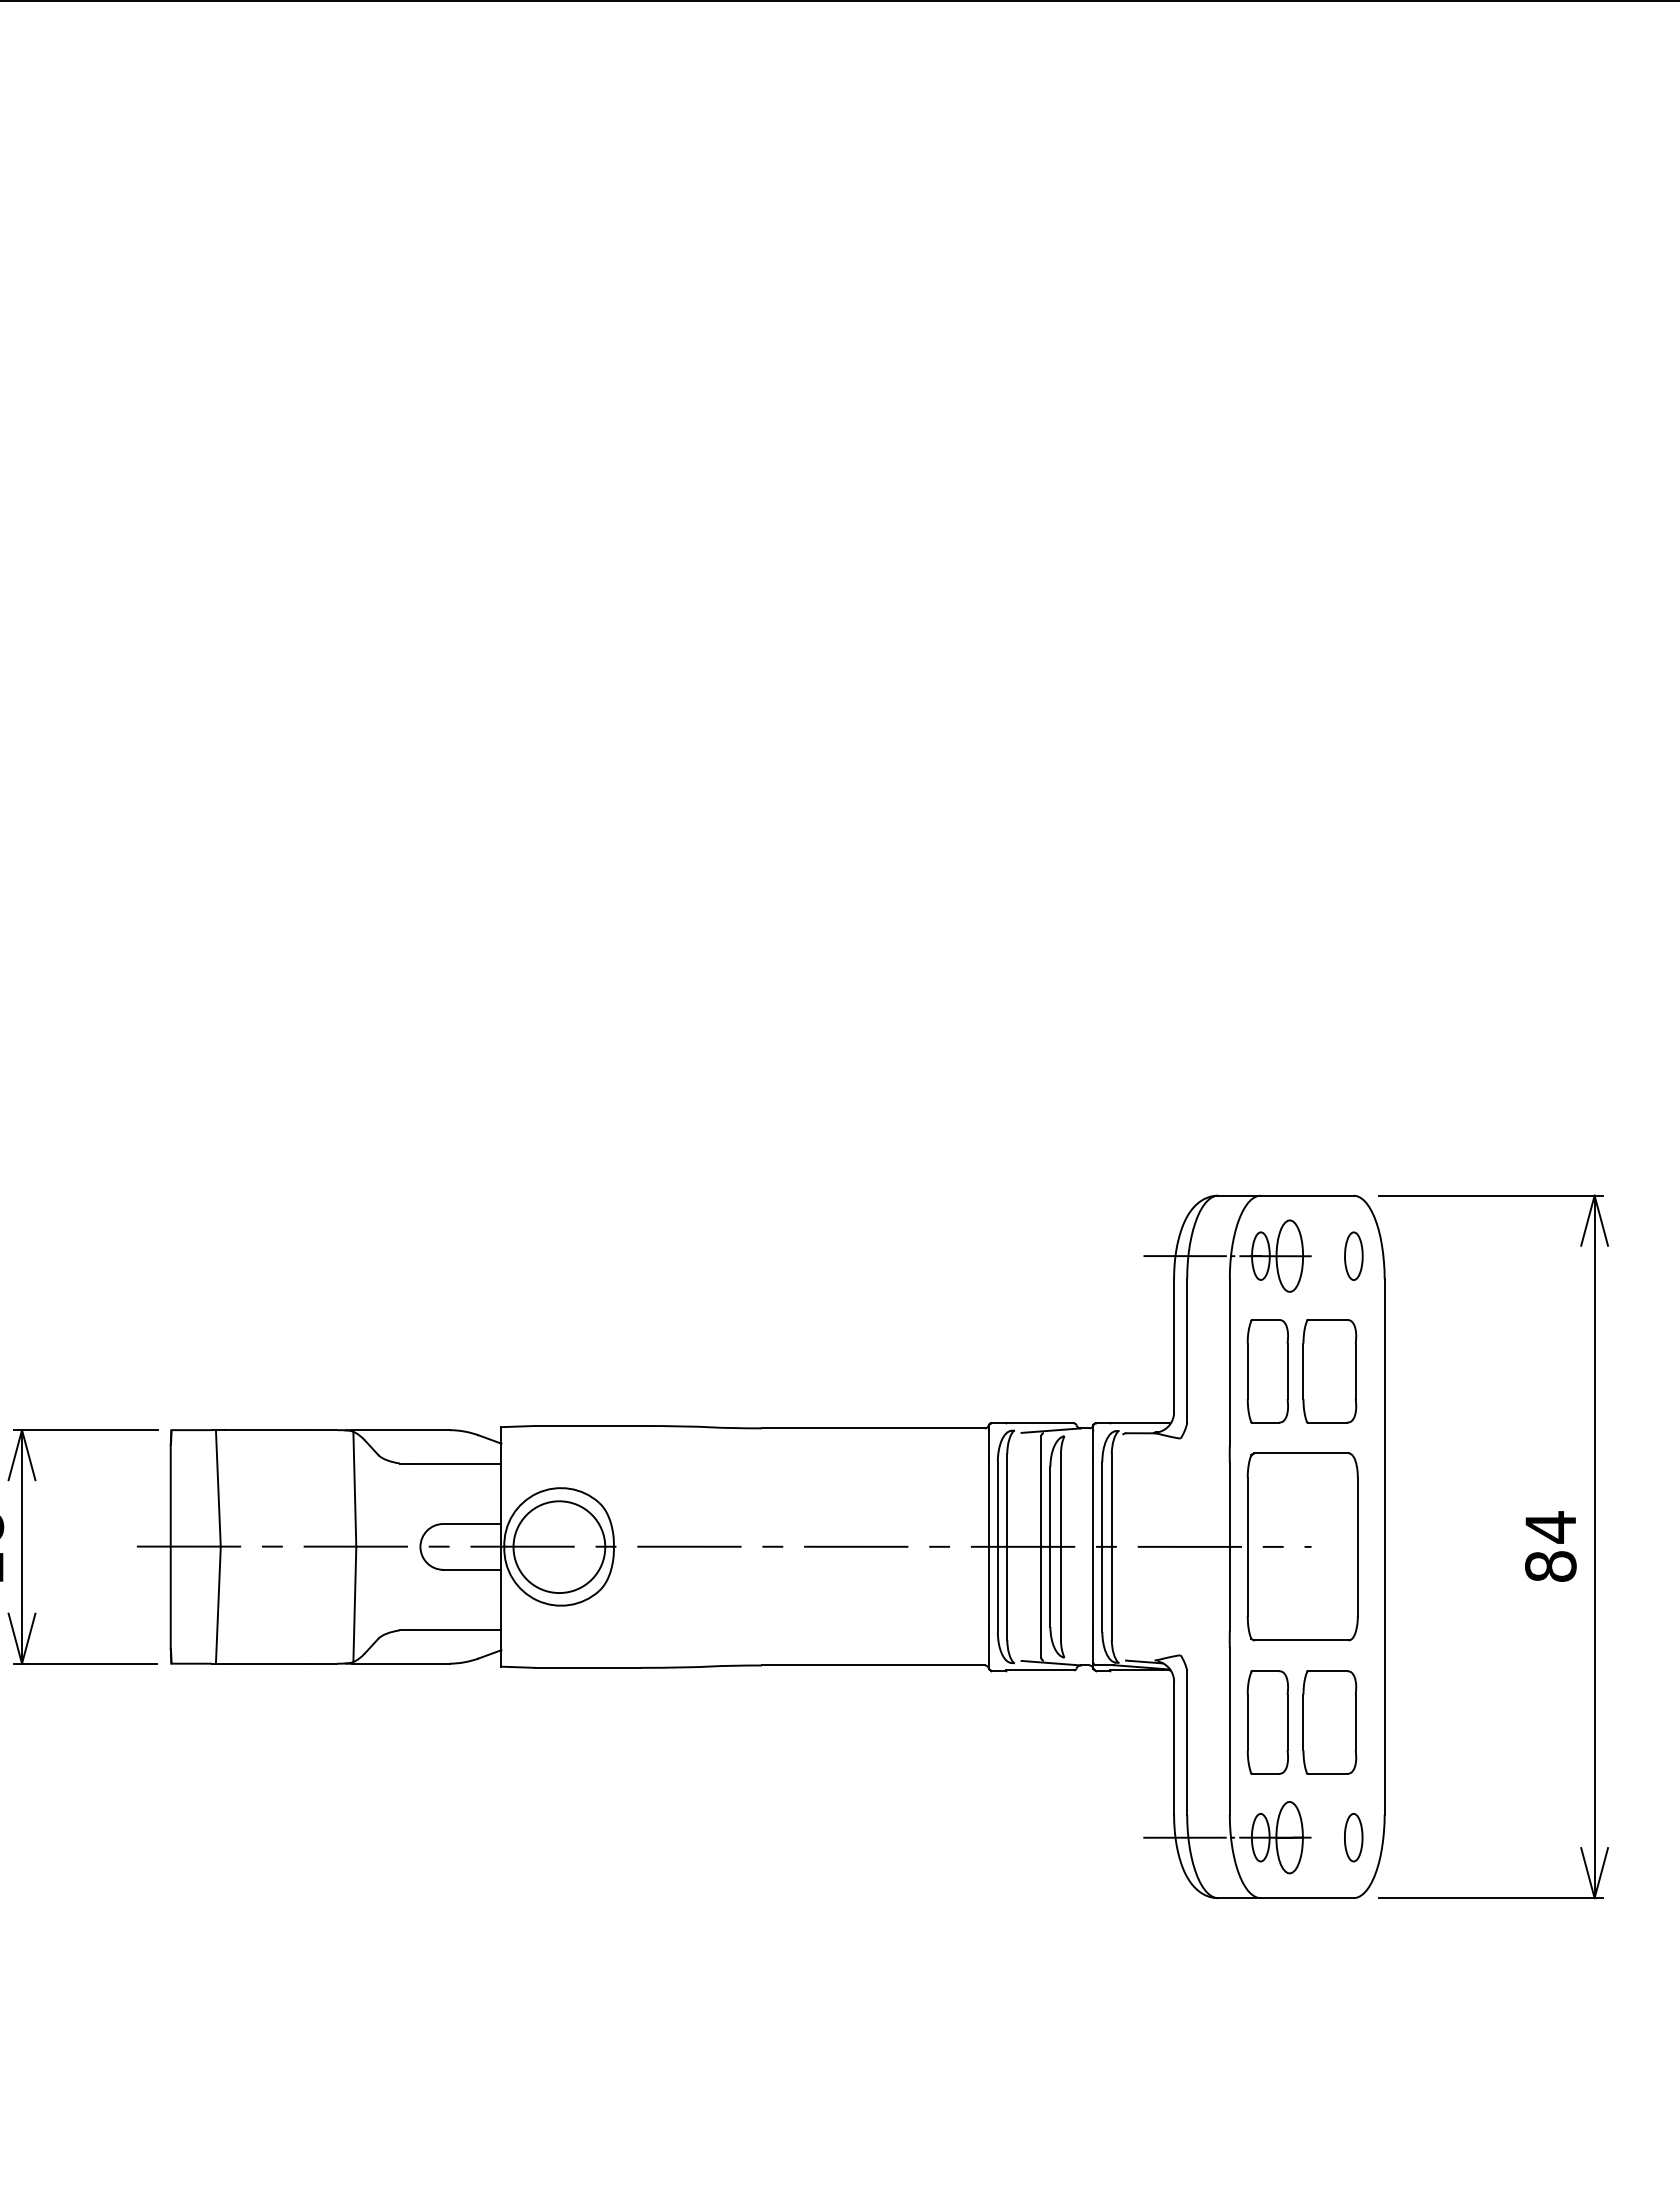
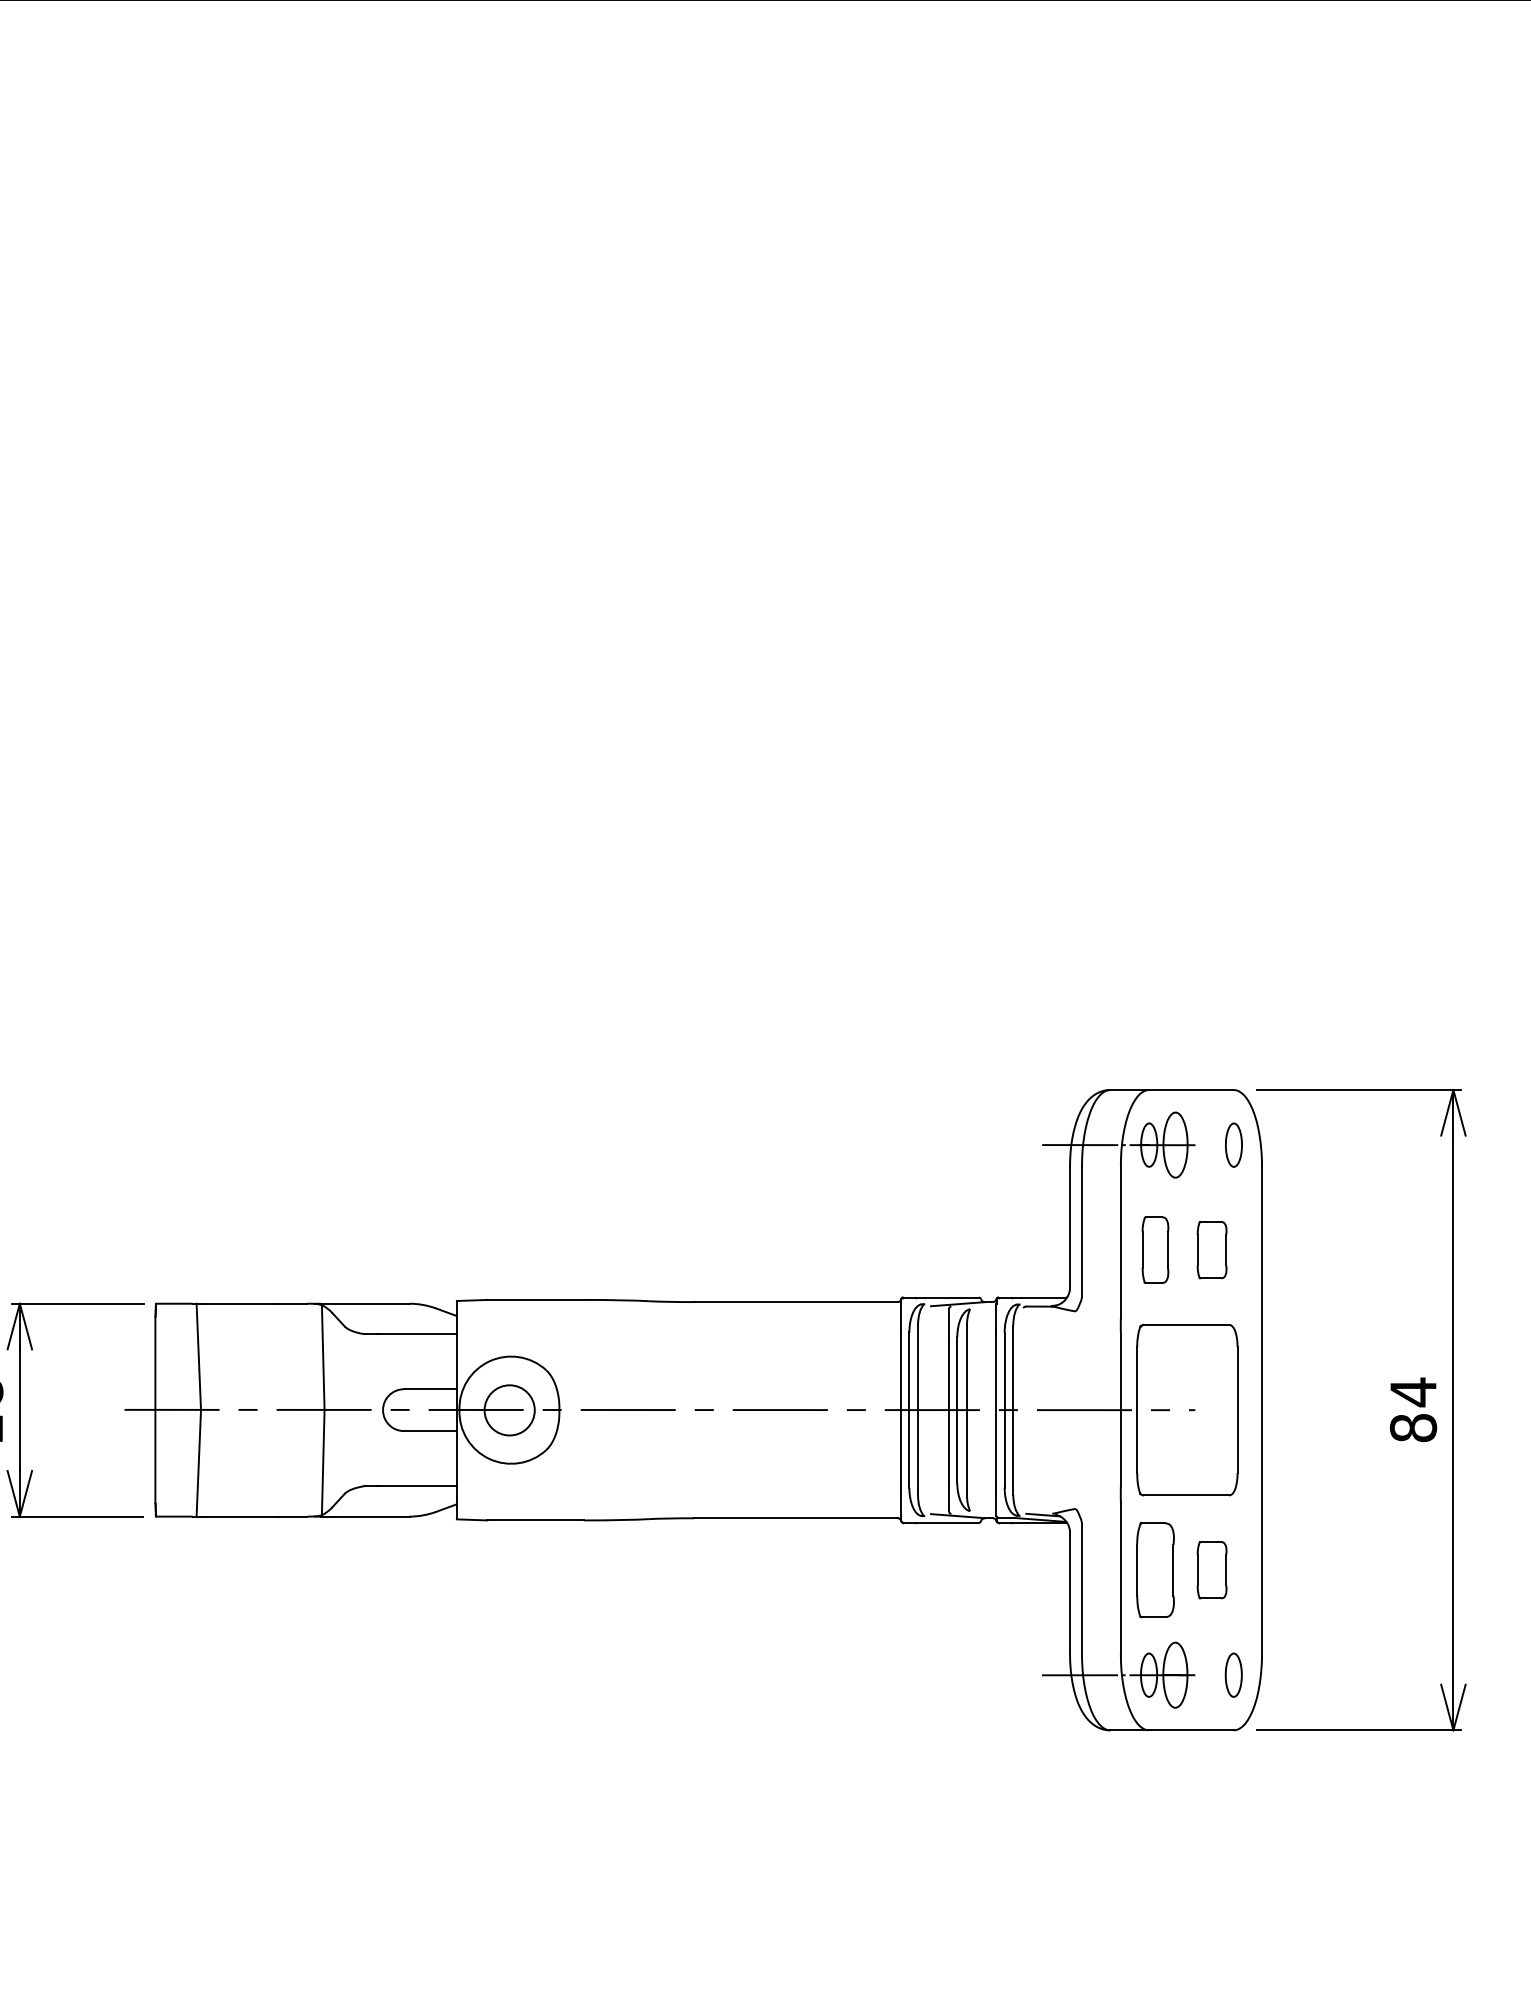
part: (1267, 1371) -> (1155, 1250), size x0.7
part: (1329, 1371) -> (1211, 1250), size x0.6
circle: (559, 1547) -> (509, 1410), size x0.6
part: (1329, 1722) -> (1211, 1570), size x0.6

